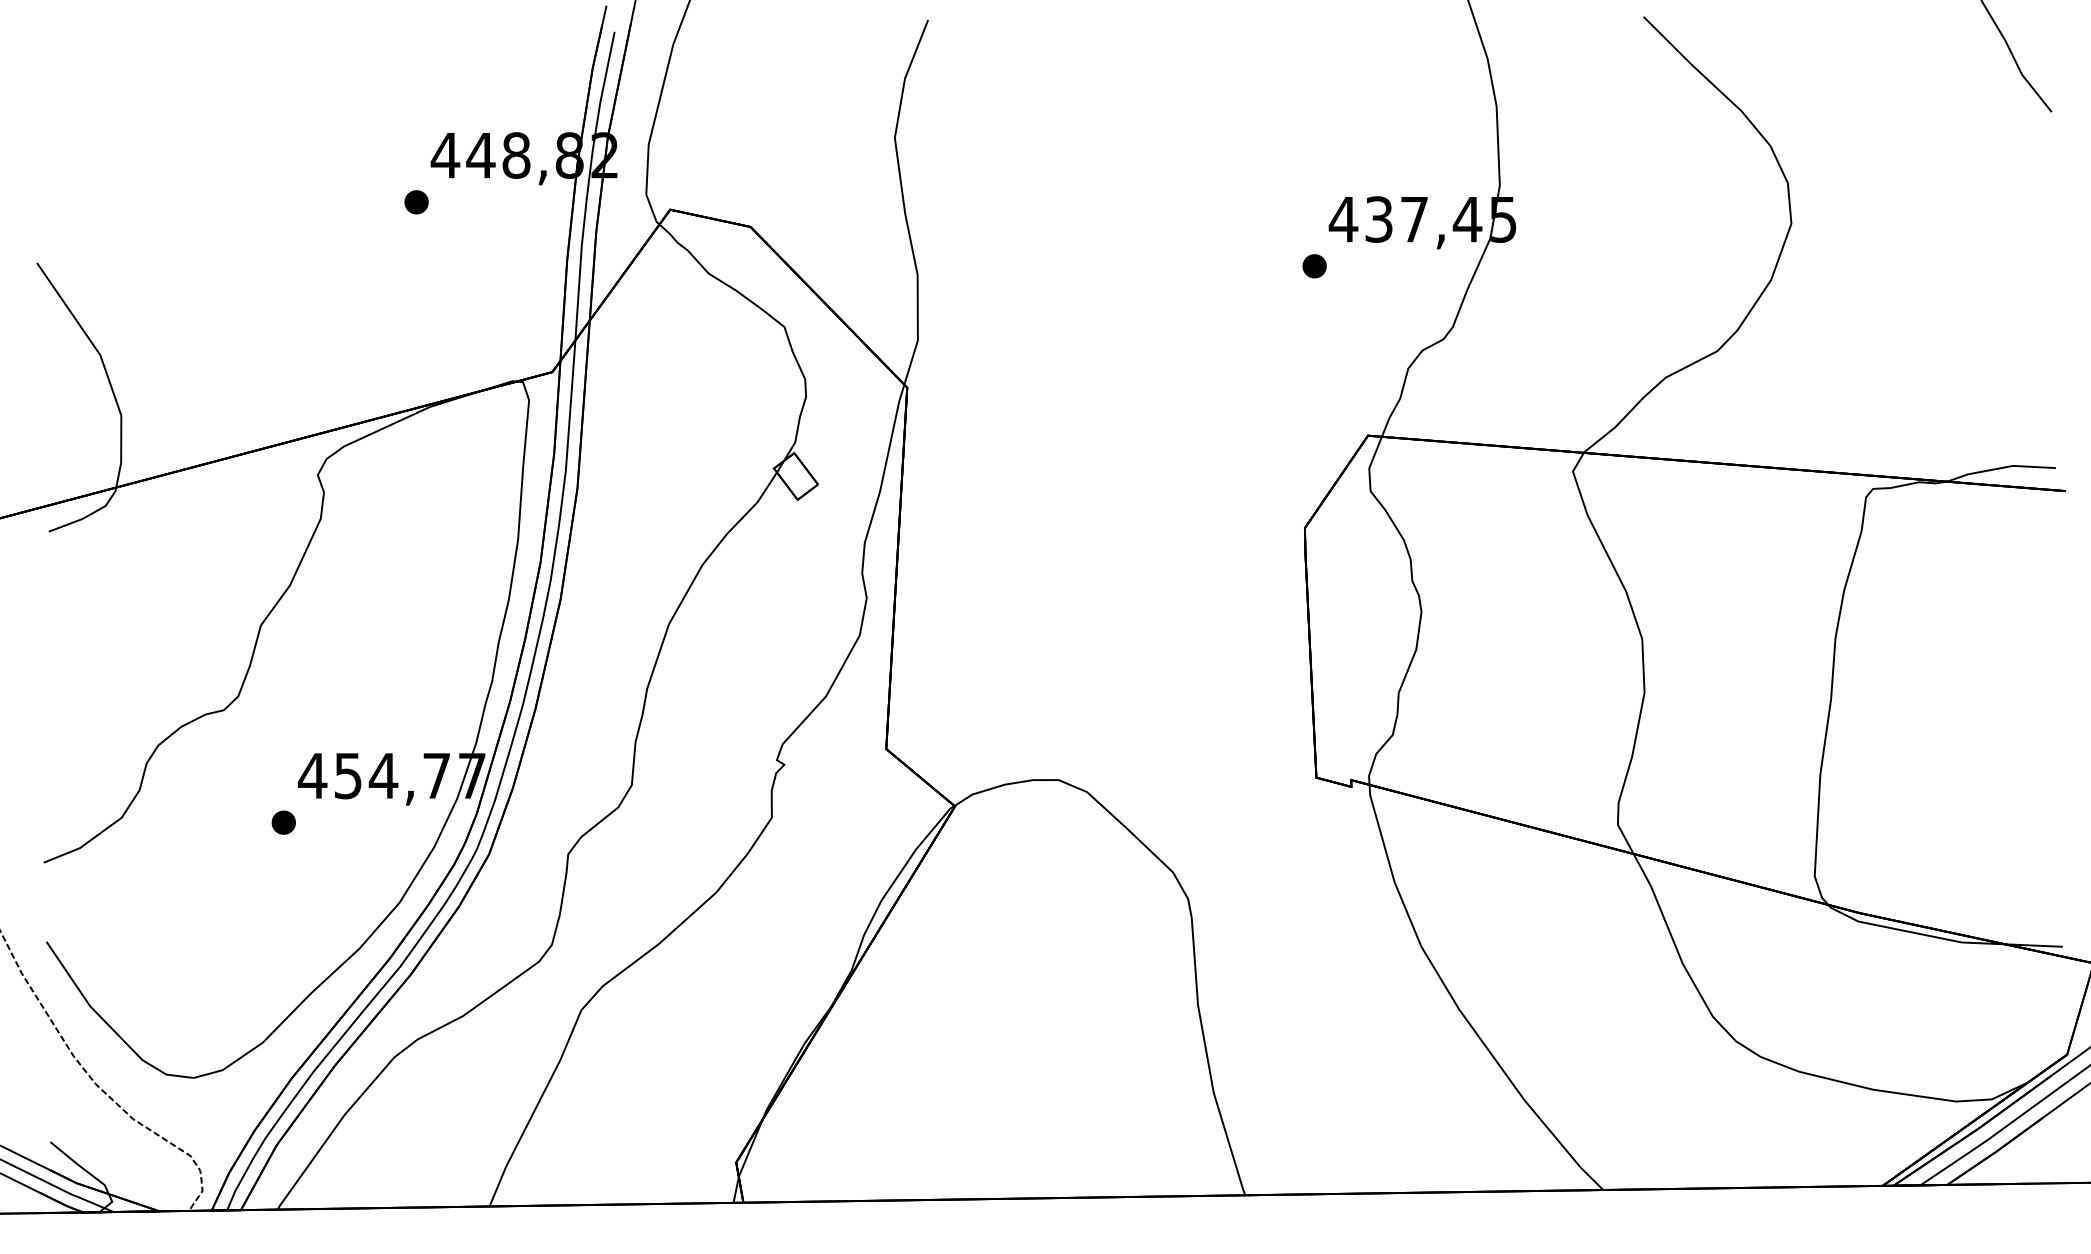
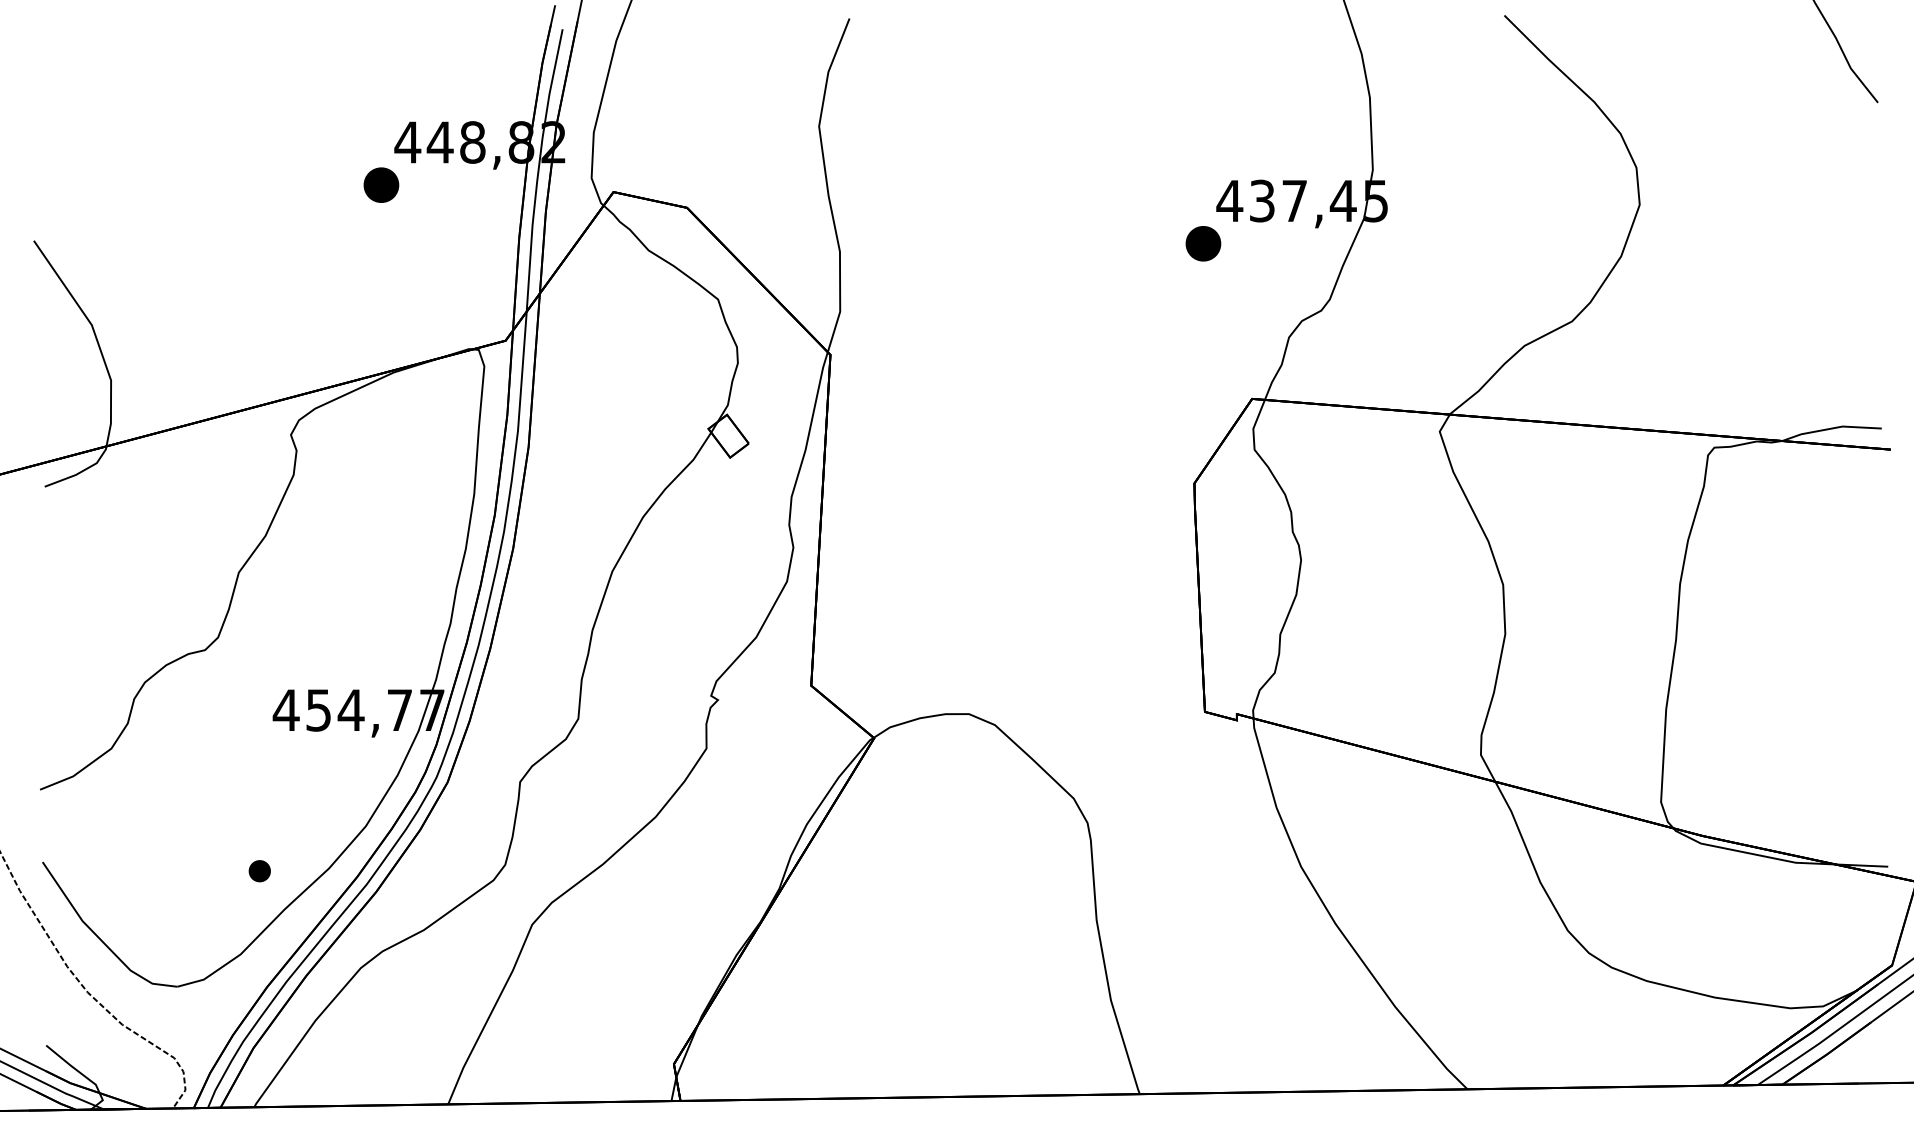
part: (416, 202) -> (381, 185), size x1.6
part: (1314, 266) -> (1203, 244), size x1.6
part: (283, 822) -> (259, 871), moved

